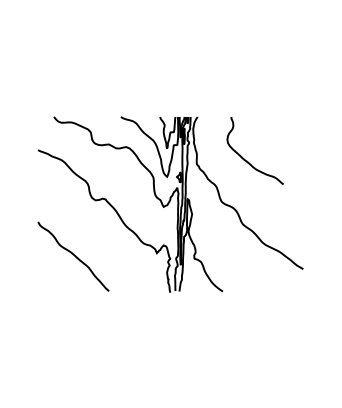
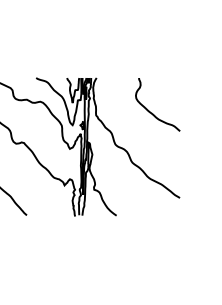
curve: (247, 160) -> (151, 112), moved

